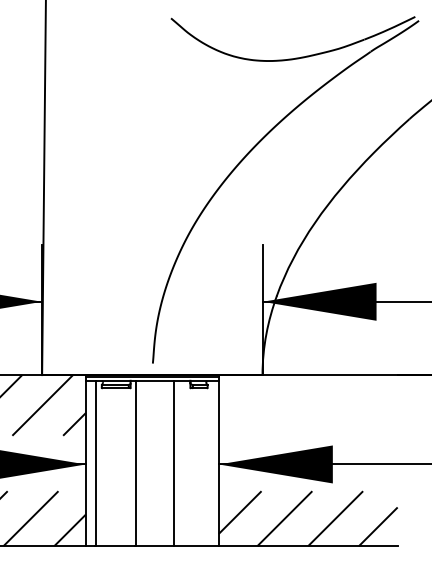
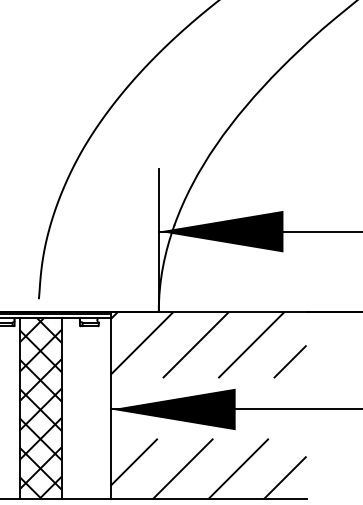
hatch: (307, 405) -> (207, 345), added
hatch: (154, 463) -> (40, 408), added

